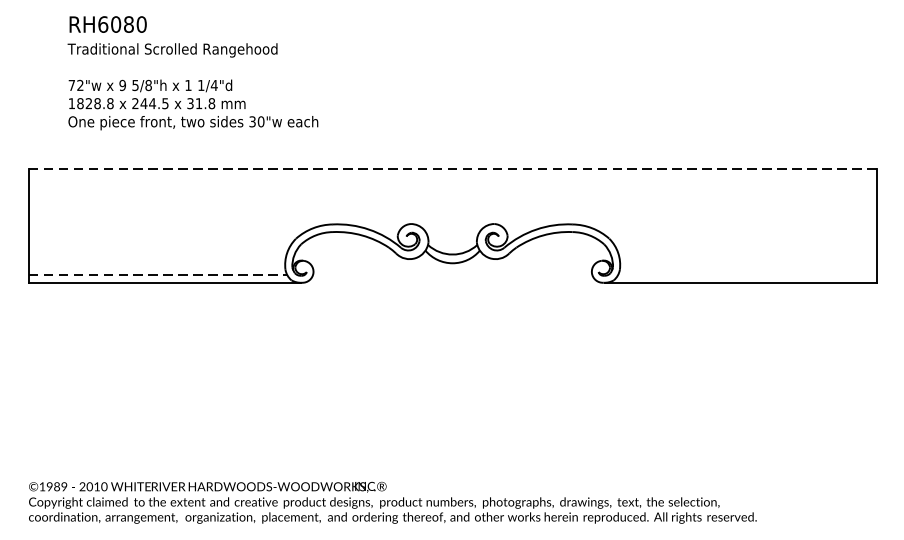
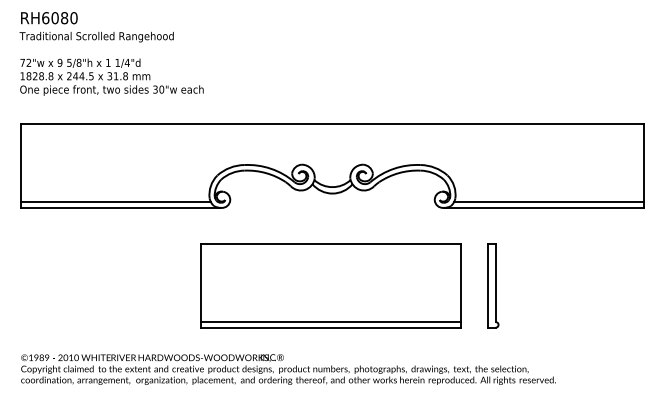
text: (192, 72) -> (111, 53), moved
line: (452, 169) -> (332, 124), dashed -> solid
line: (158, 275) -> (116, 202), dashed -> solid
line: (747, 275) -> (549, 202), added
part: (449, 388) -> (330, 285), added
part: (671, 388) -> (493, 285), added

